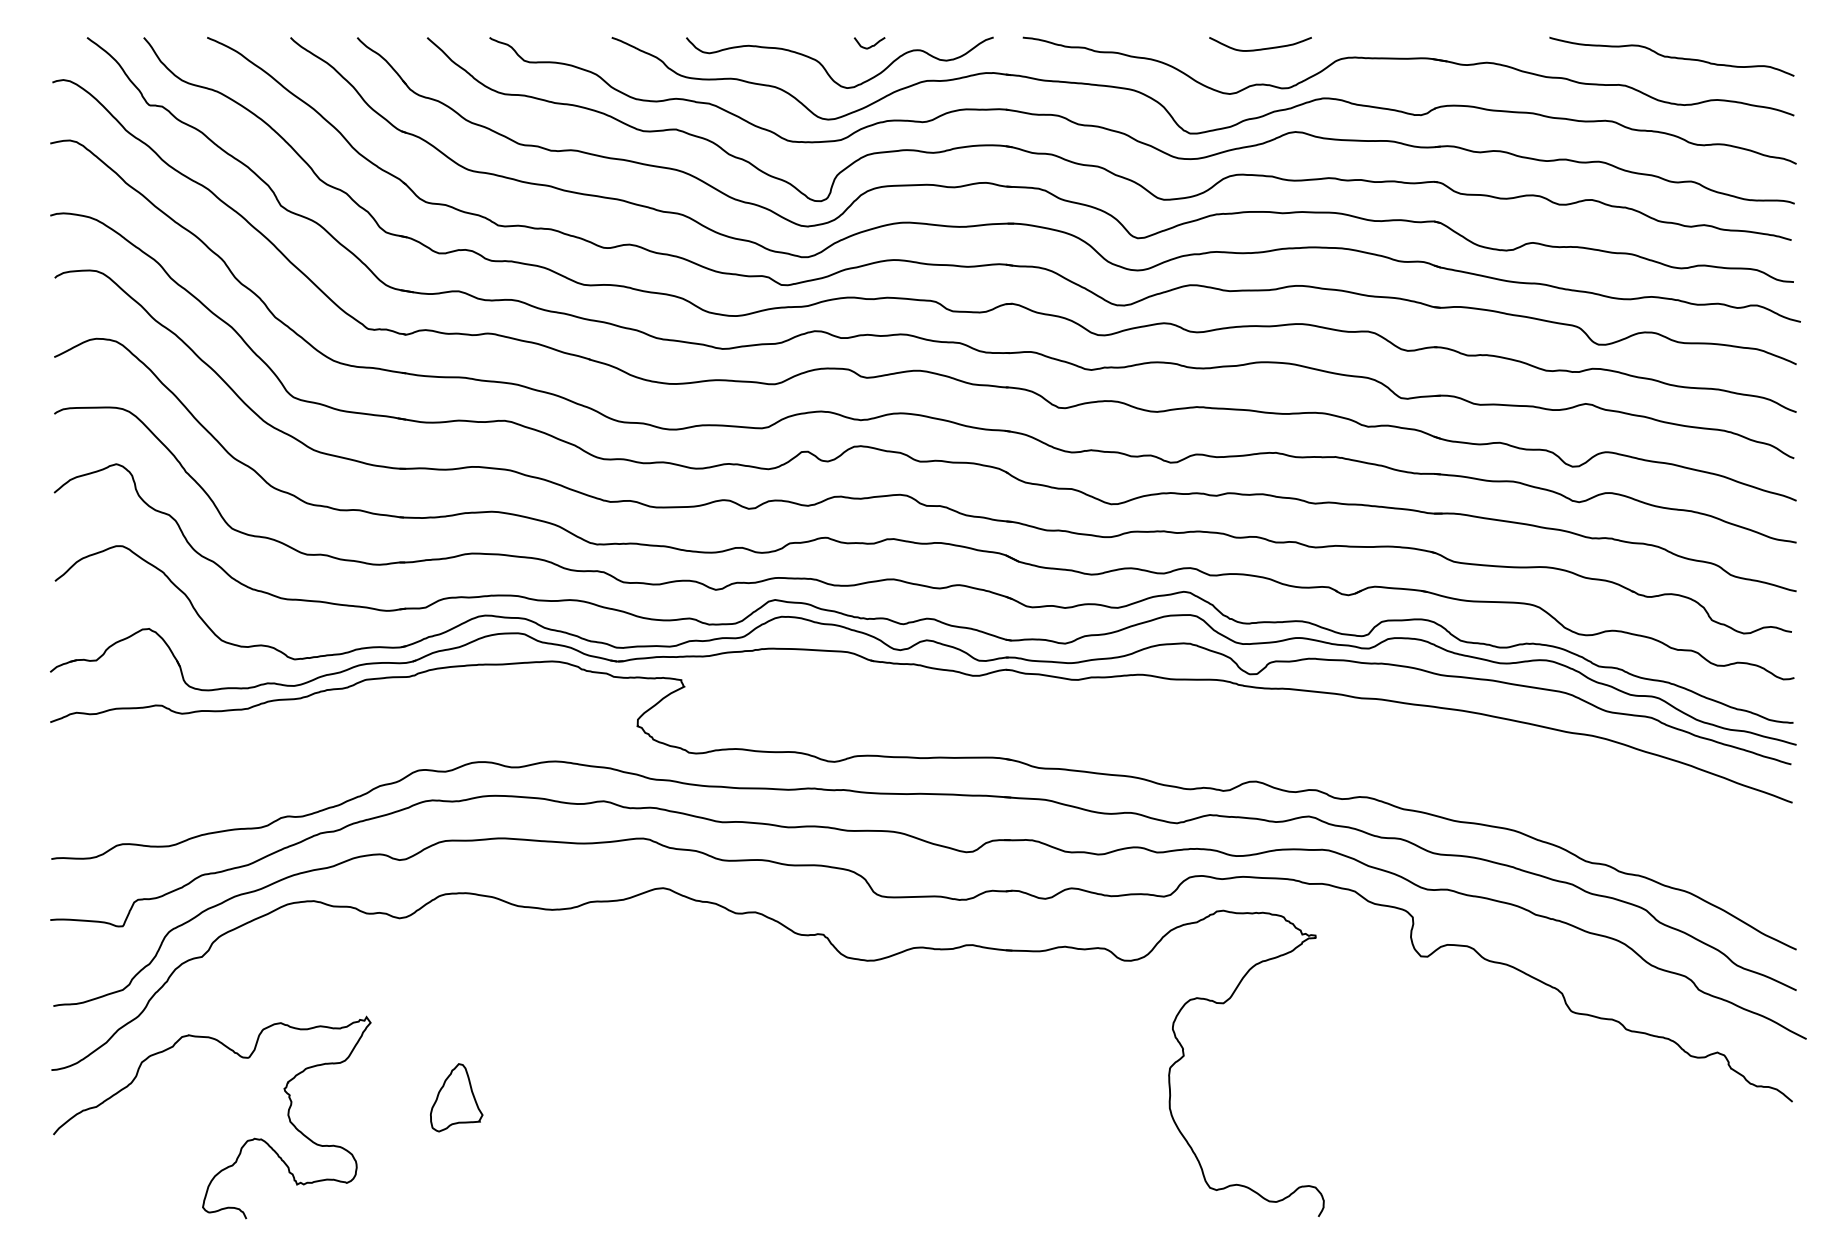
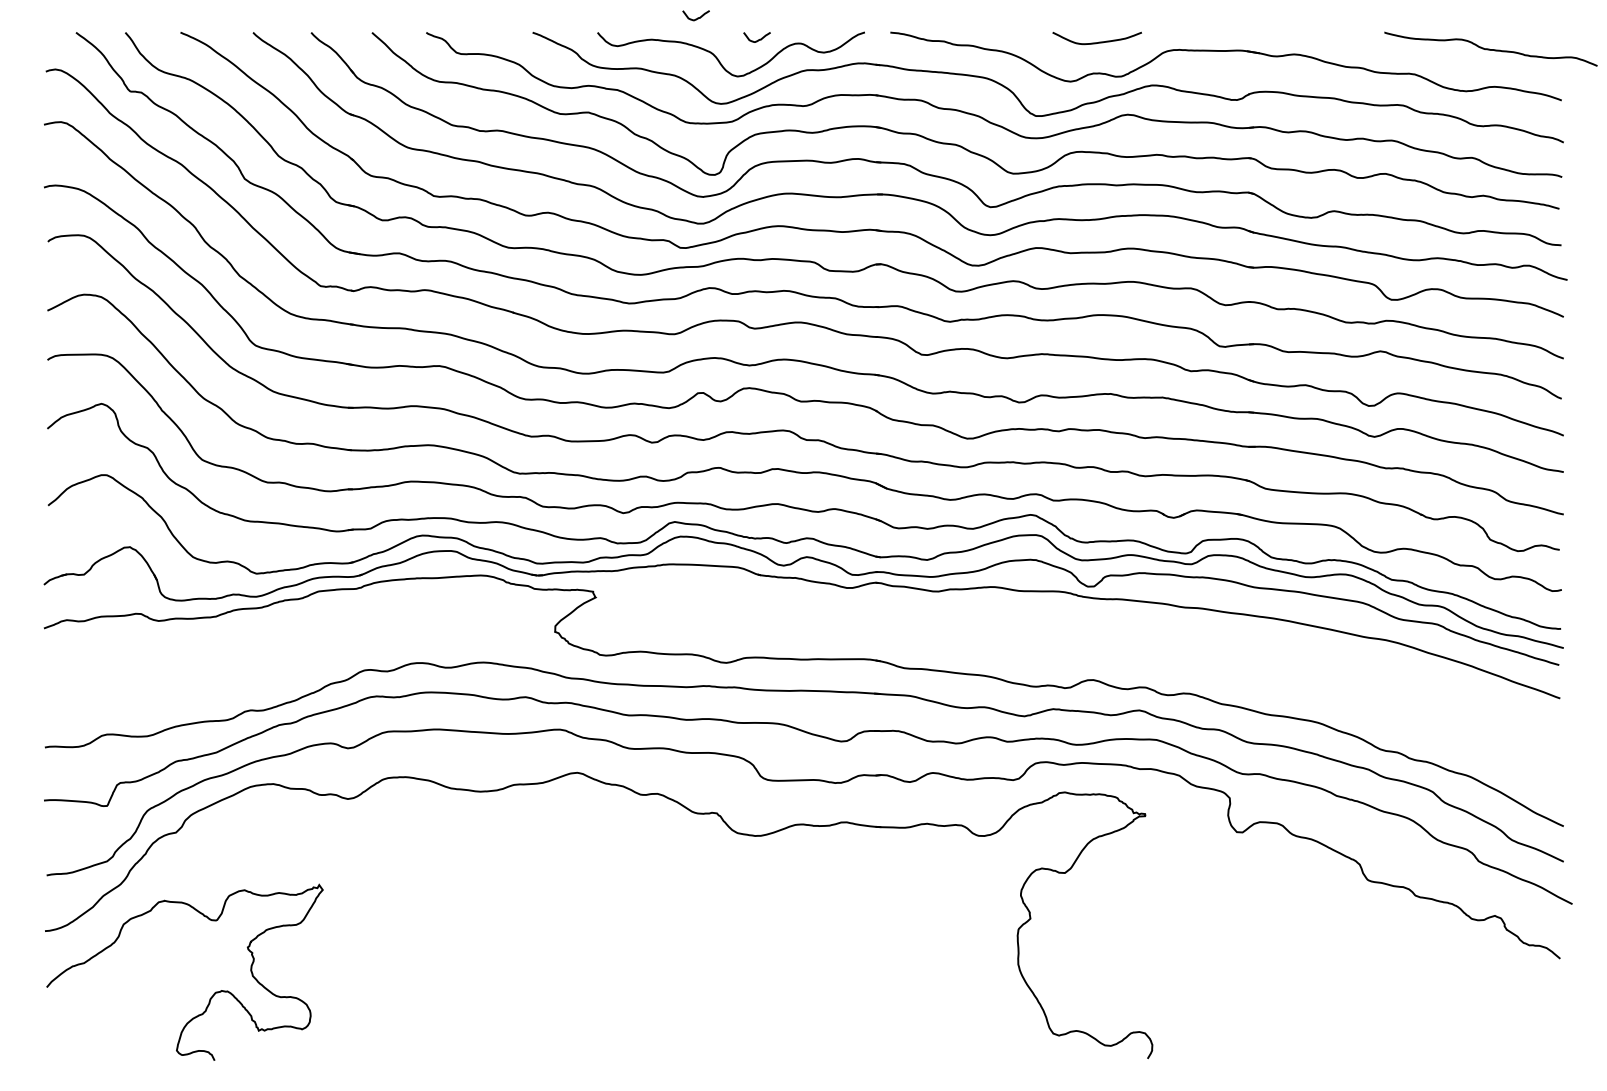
curve: (801, 20) -> (697, 17), added
curve: (1671, 56) -> (1490, 48), moved
part: (456, 1097) -> (397, 954), removed

